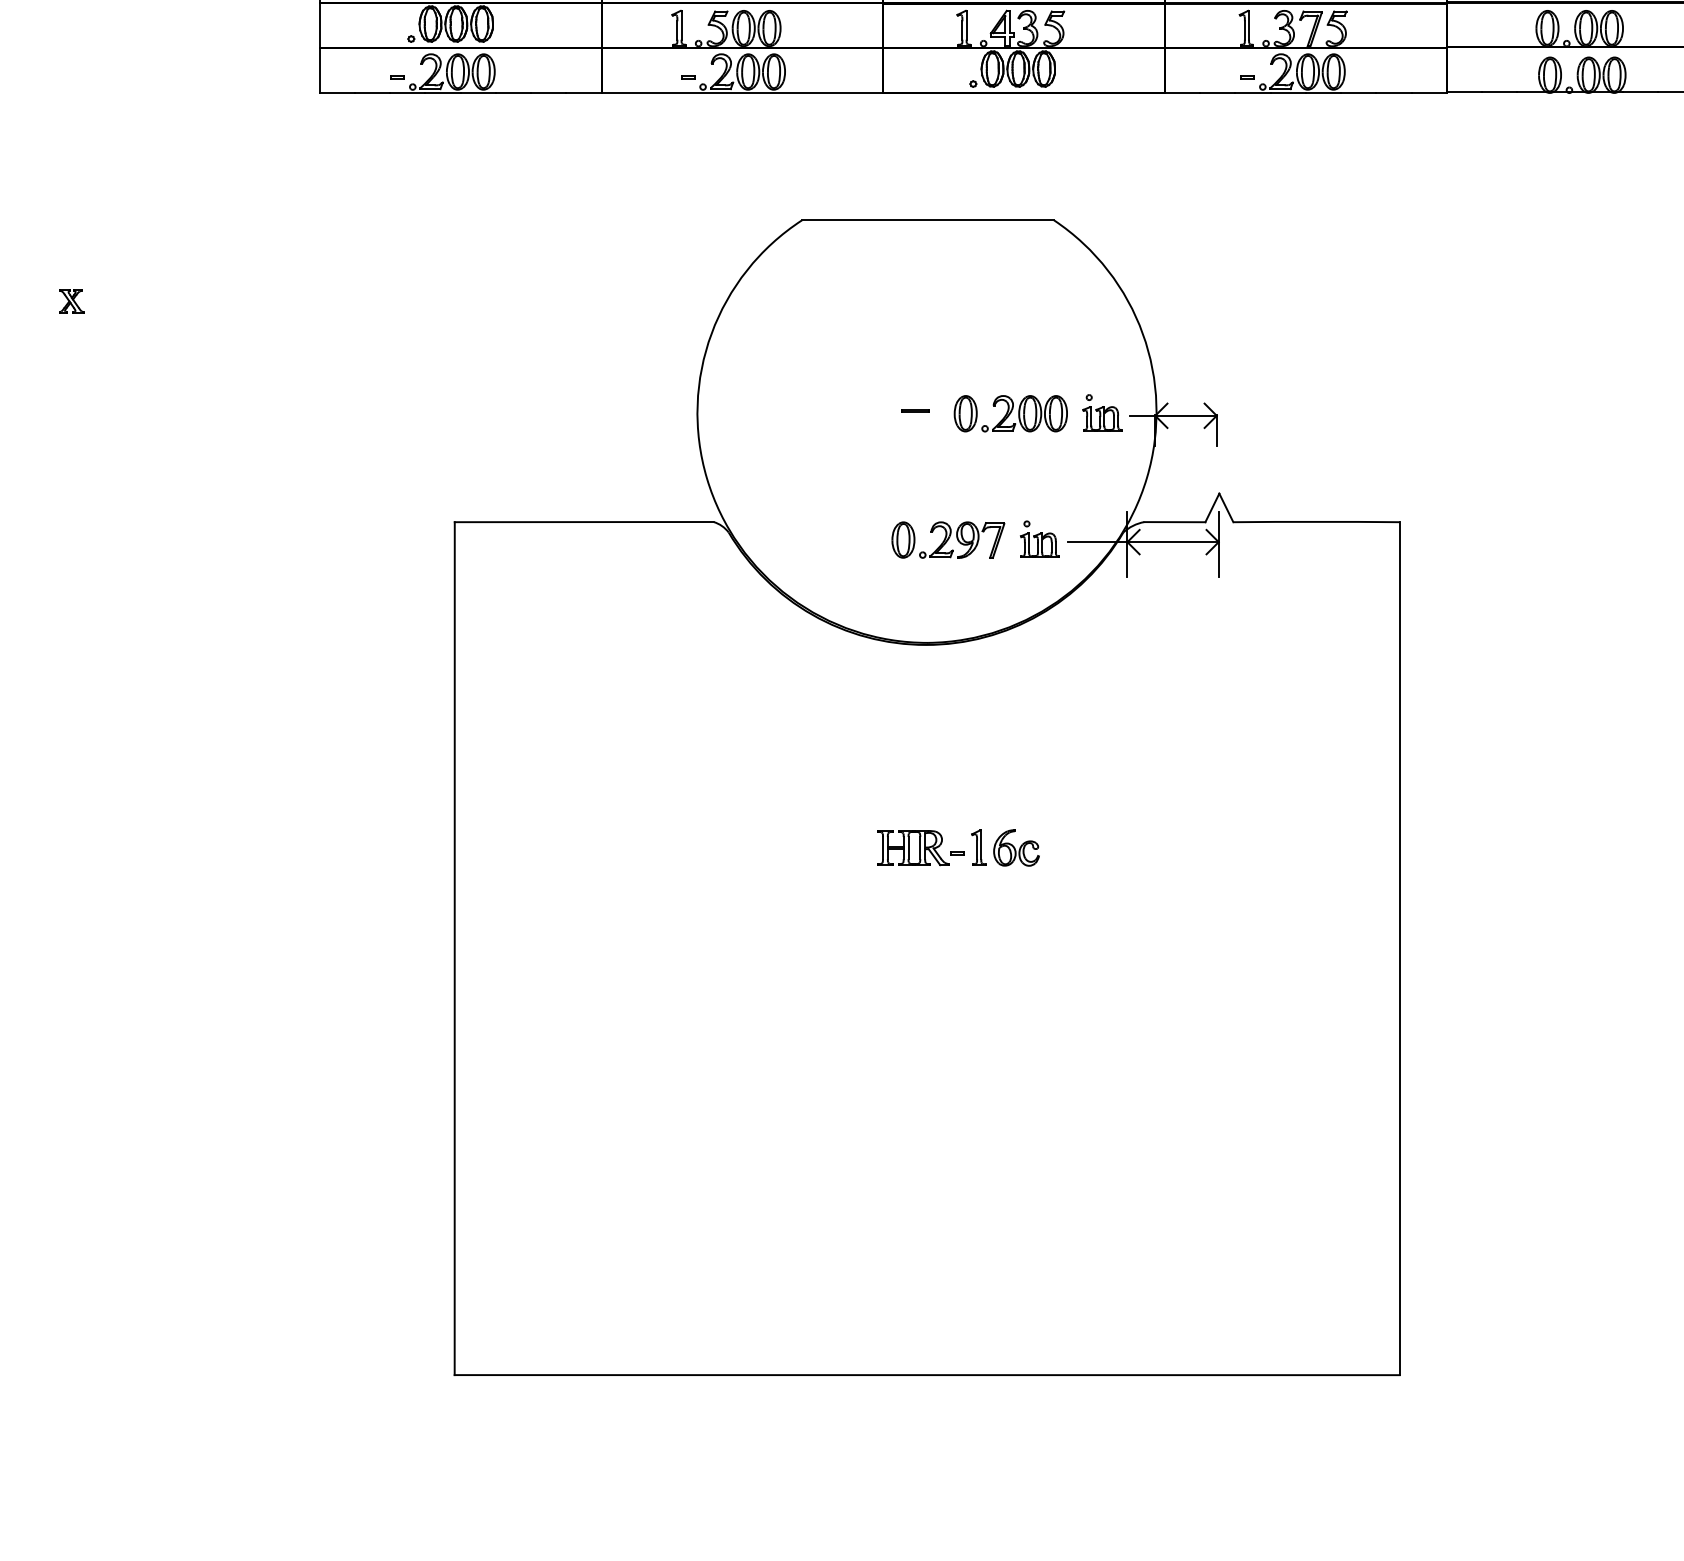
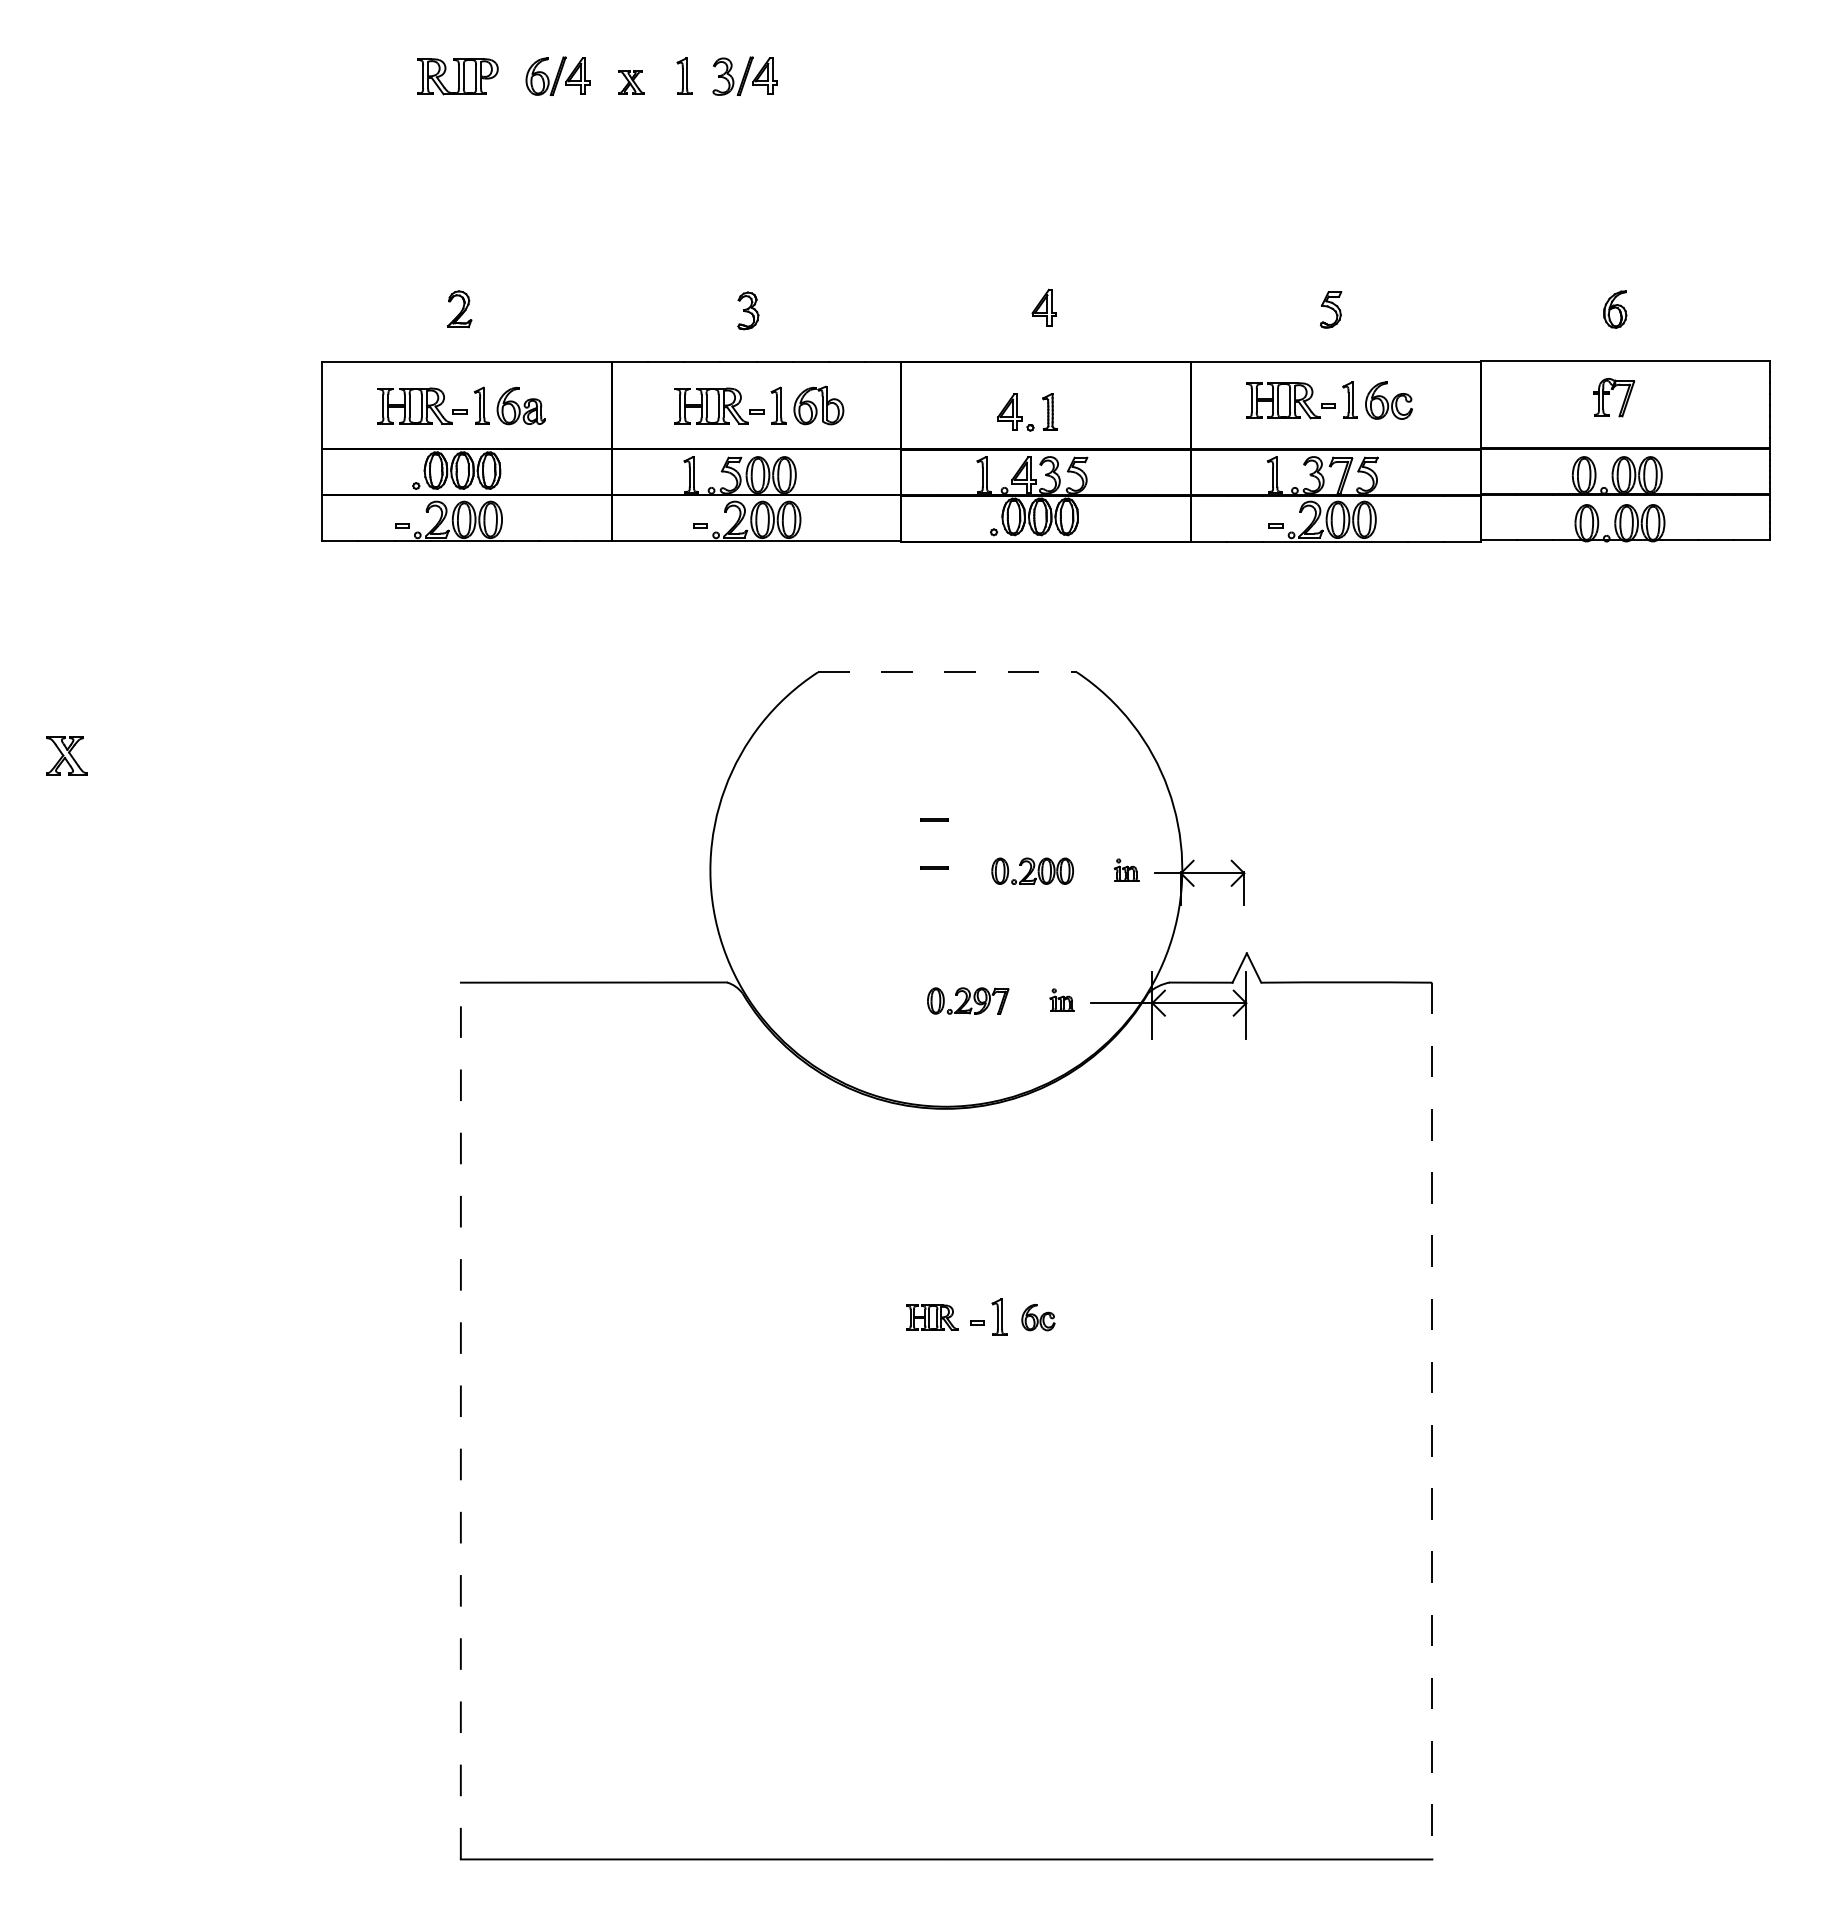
line: (928, 220) -> (947, 672), solid -> dashed
part: (72, 301) -> (67, 755), size x1.6
line: (915, 363) -> (934, 819), added
part: (1102, 413) -> (1126, 870), size x0.6
part: (1010, 414) -> (1032, 871), size x0.7
part: (947, 539) -> (967, 1000), size x0.7
part: (1039, 539) -> (1061, 1000), size x0.6
part: (913, 847) -> (932, 1317), size x0.7
part: (1016, 847) -> (1038, 1317), size x0.7
line: (454, 948) -> (460, 1420), solid -> dashed
line: (1399, 949) -> (1432, 1421), solid -> dashed

